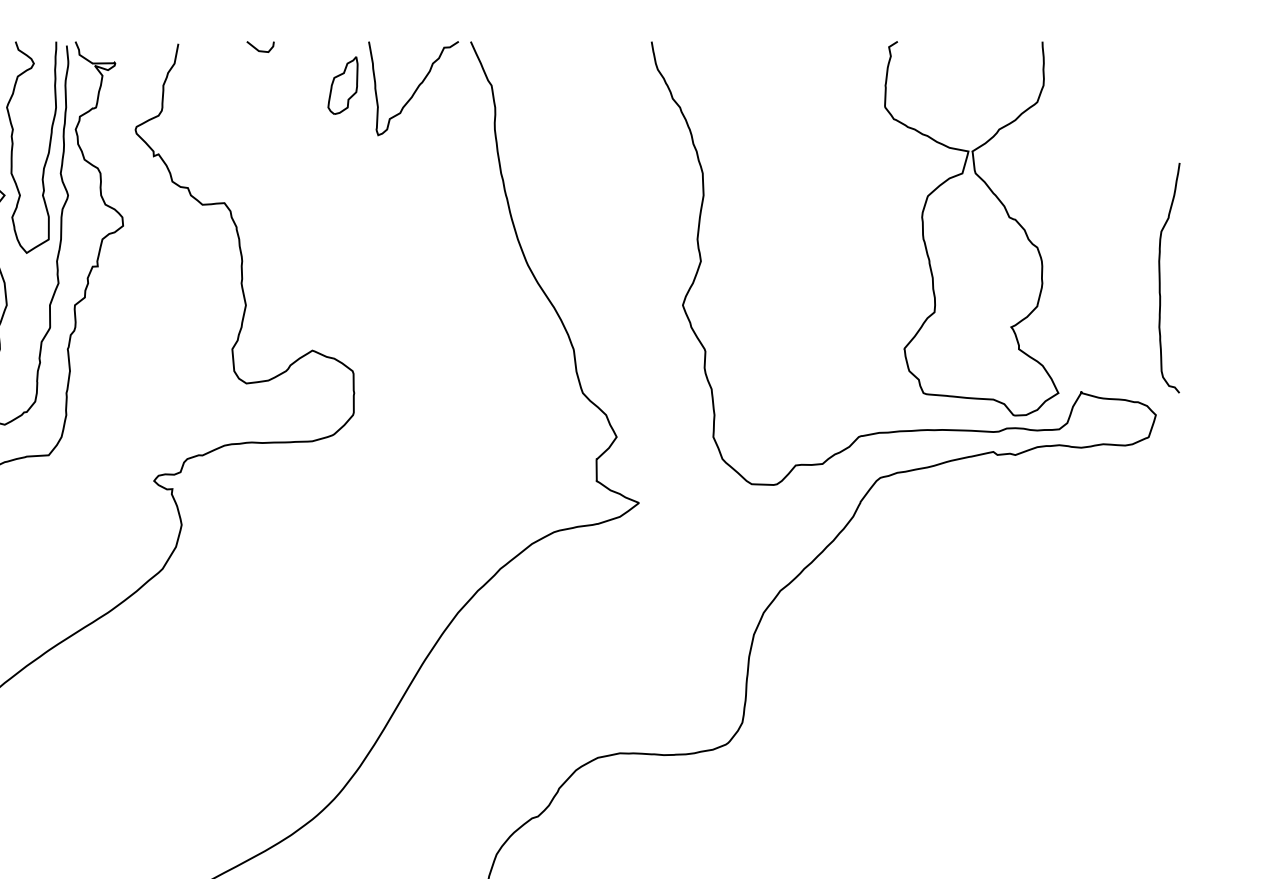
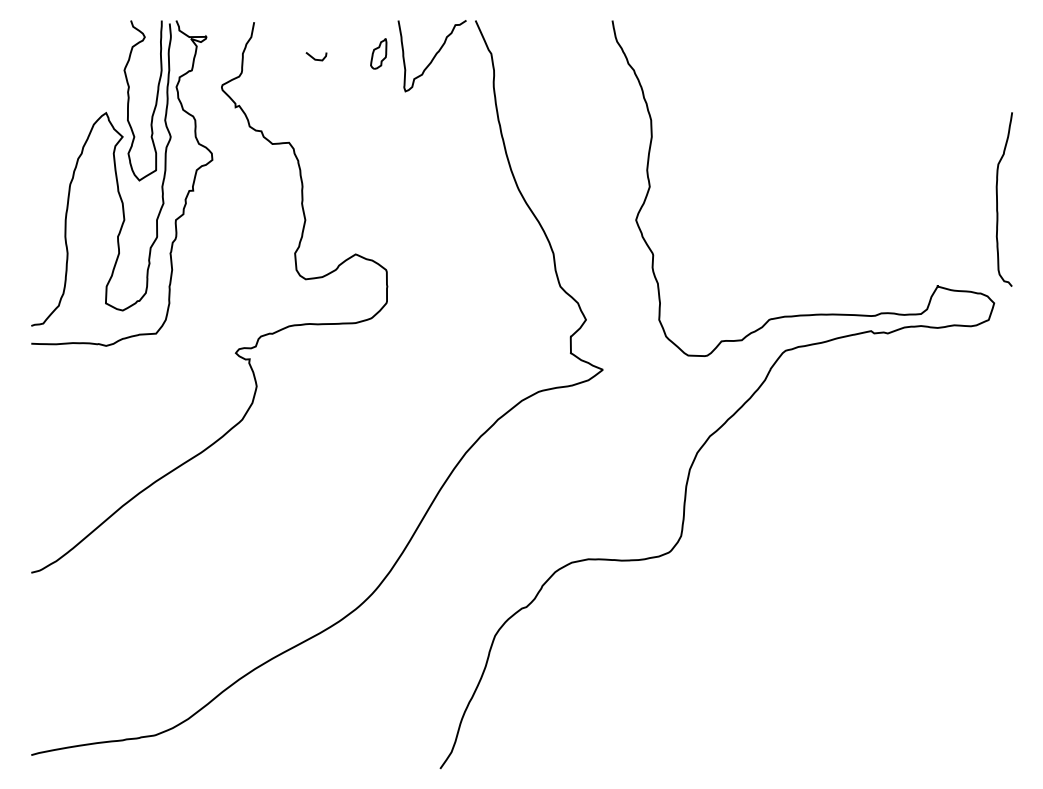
line: (258, 48) -> (314, 57), moved
part: (342, 85) -> (378, 53), size x0.7
curve: (1005, 213) -> (880, 150), removed

